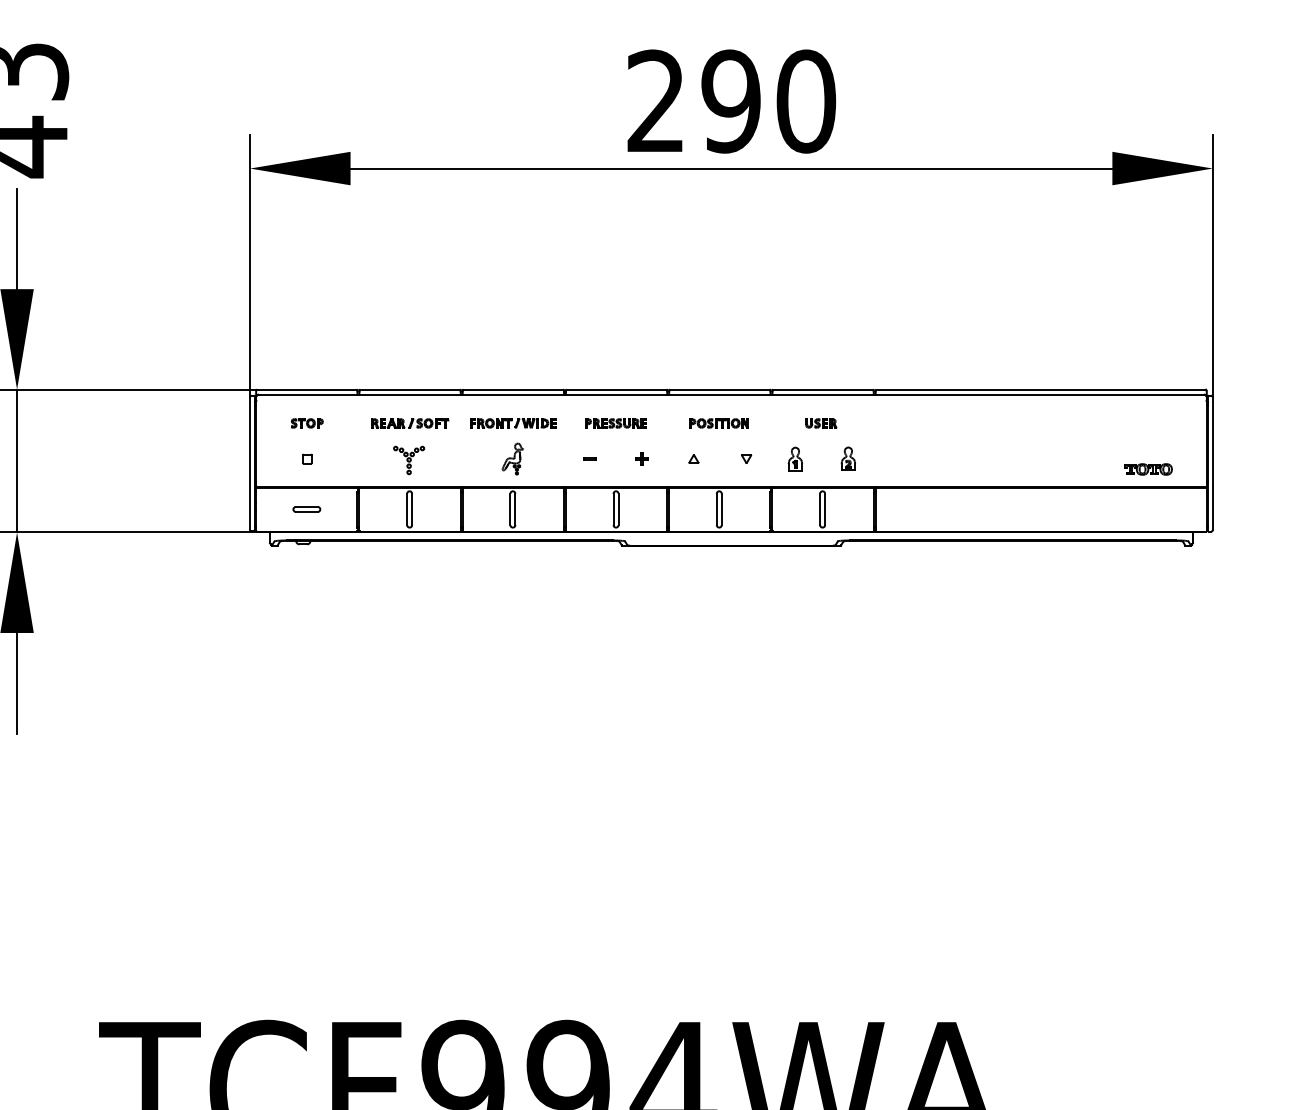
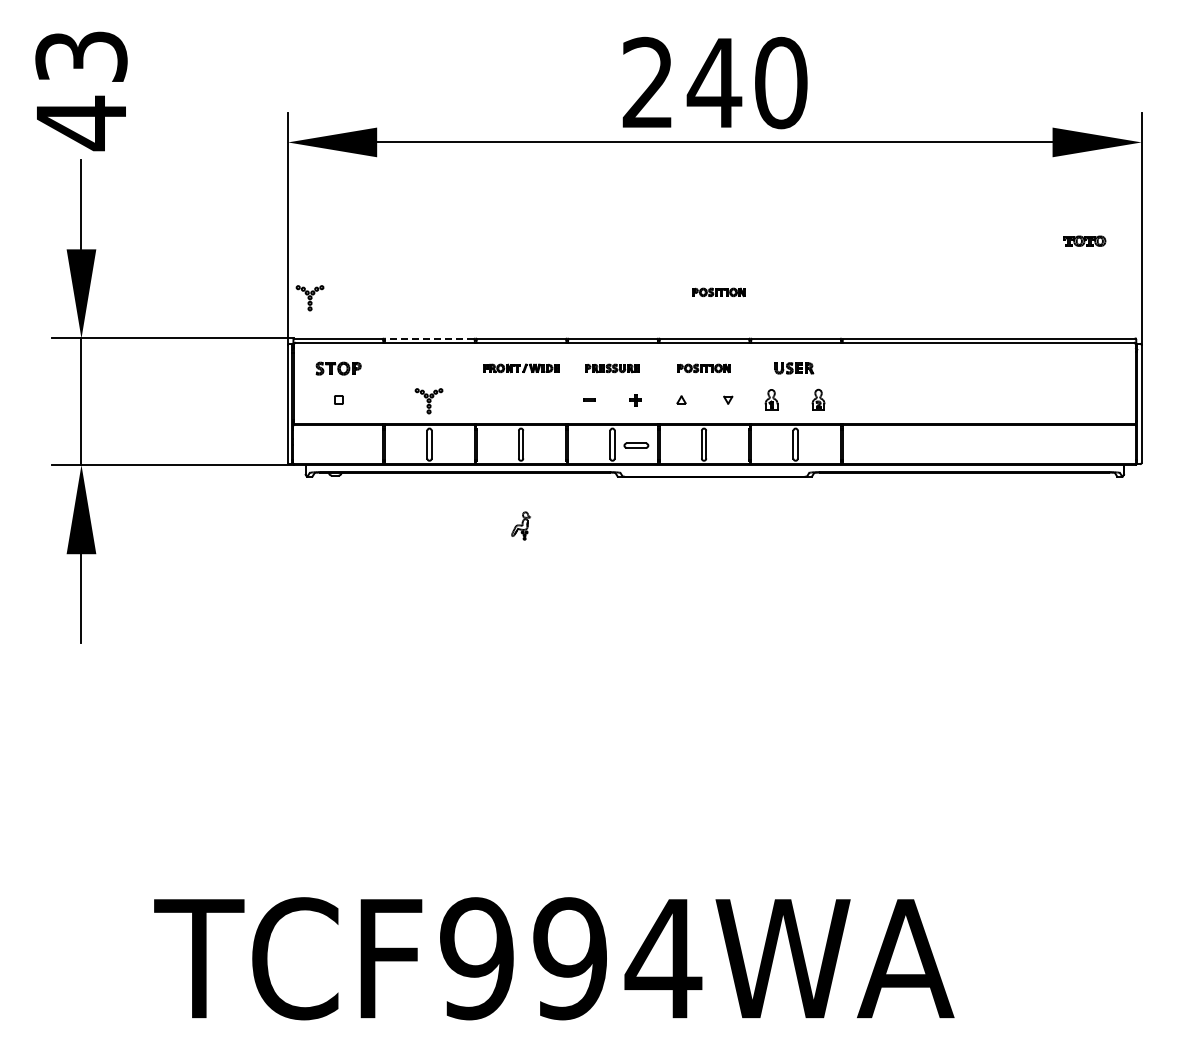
text: (731, 100) -> (714, 82), 290 -> 240
part: (735, 337) -> (718, 292), added
part: (274, 344) -> (309, 298), added
line: (409, 389) -> (429, 338), solid -> dashed
part: (306, 422) -> (338, 367), size x1.6
part: (409, 423) -> (429, 368), removed
part: (821, 423) -> (794, 368), size x1.4
part: (512, 458) -> (520, 525), moved
part: (1148, 468) -> (1084, 240), moved
part: (306, 509) -> (636, 445), moved

